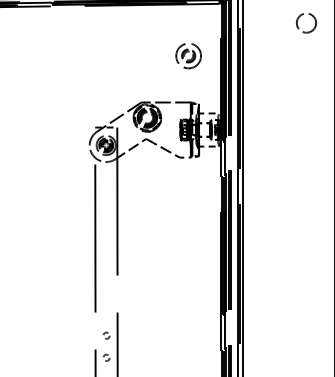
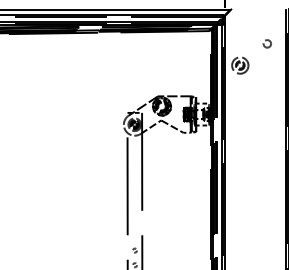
circle: (306, 22) -> (267, 43), size x0.6
part: (188, 55) -> (240, 65), moved

